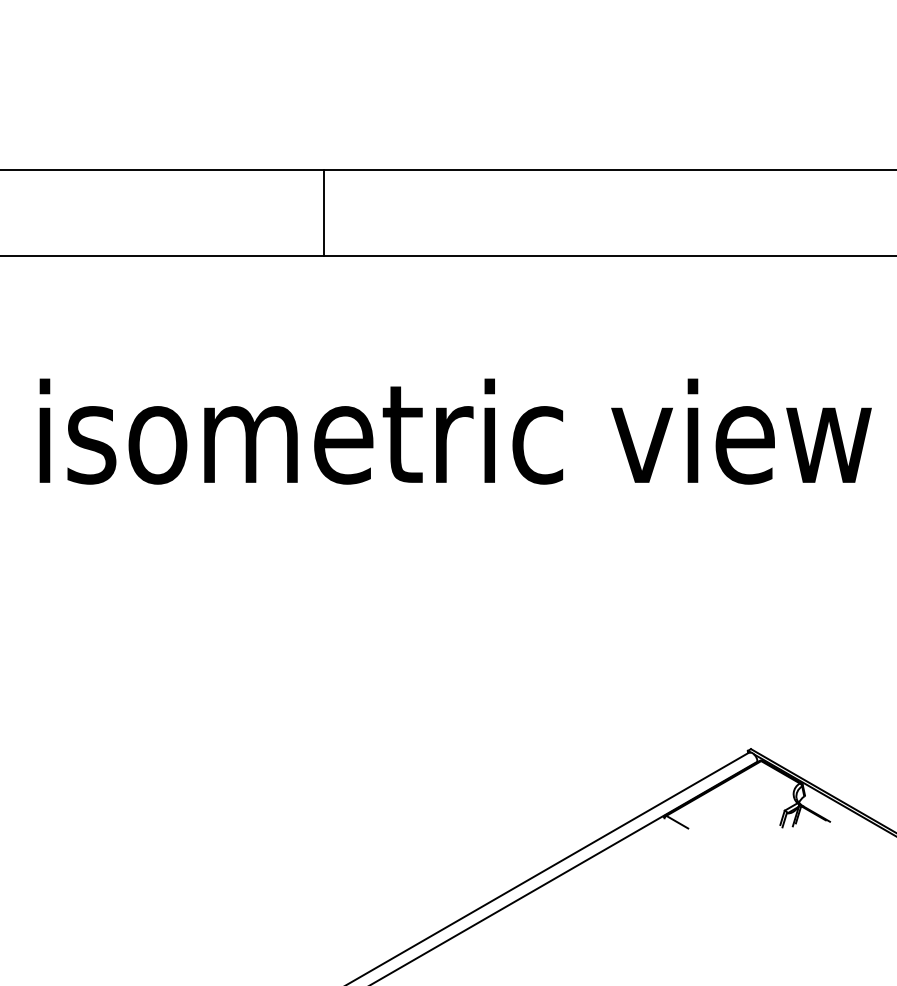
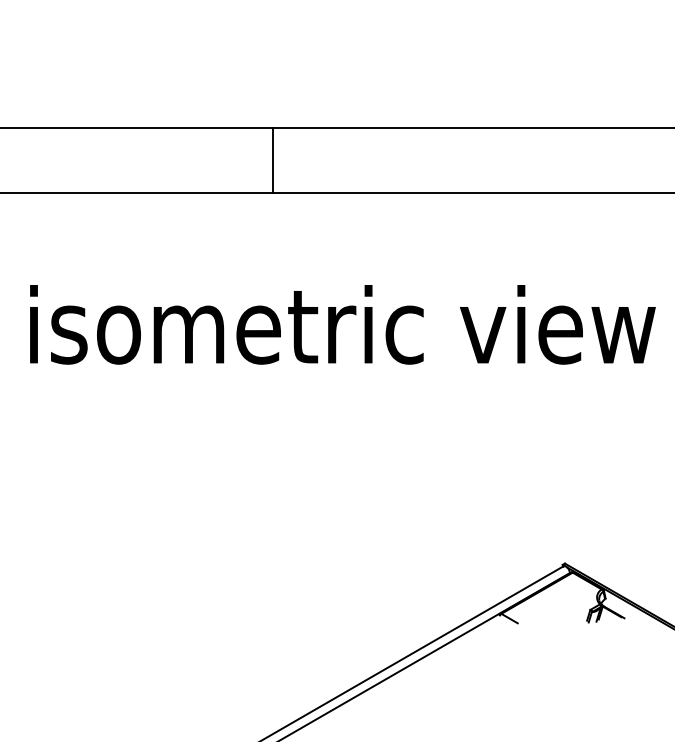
line: (324, 212) -> (272, 160), moved

